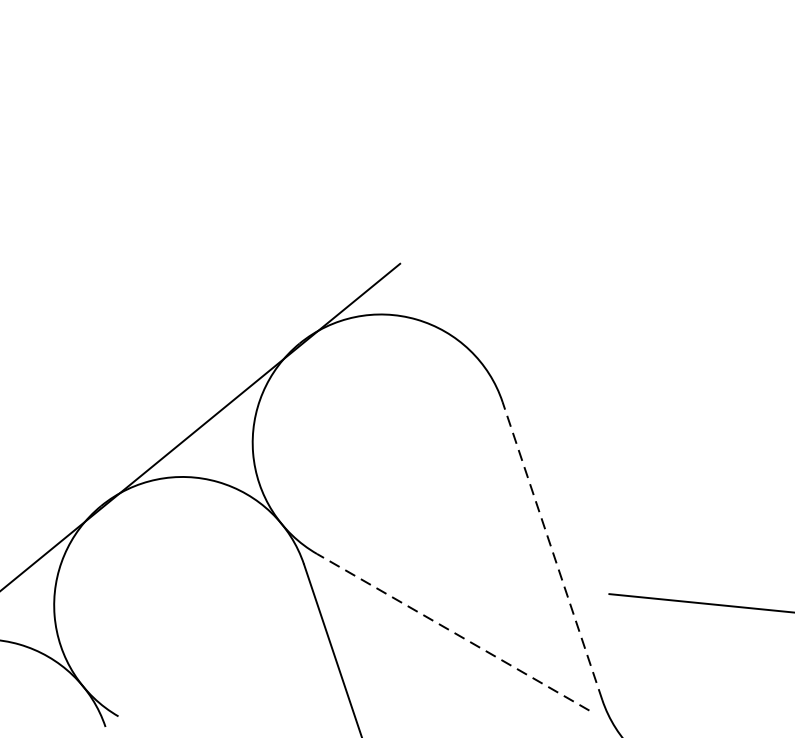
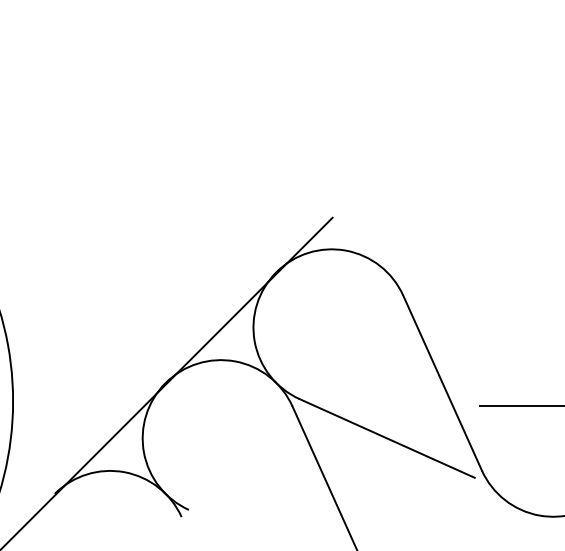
line: (552, 551) -> (442, 383), dashed -> solid
line: (453, 632) -> (387, 438), dashed -> solid

